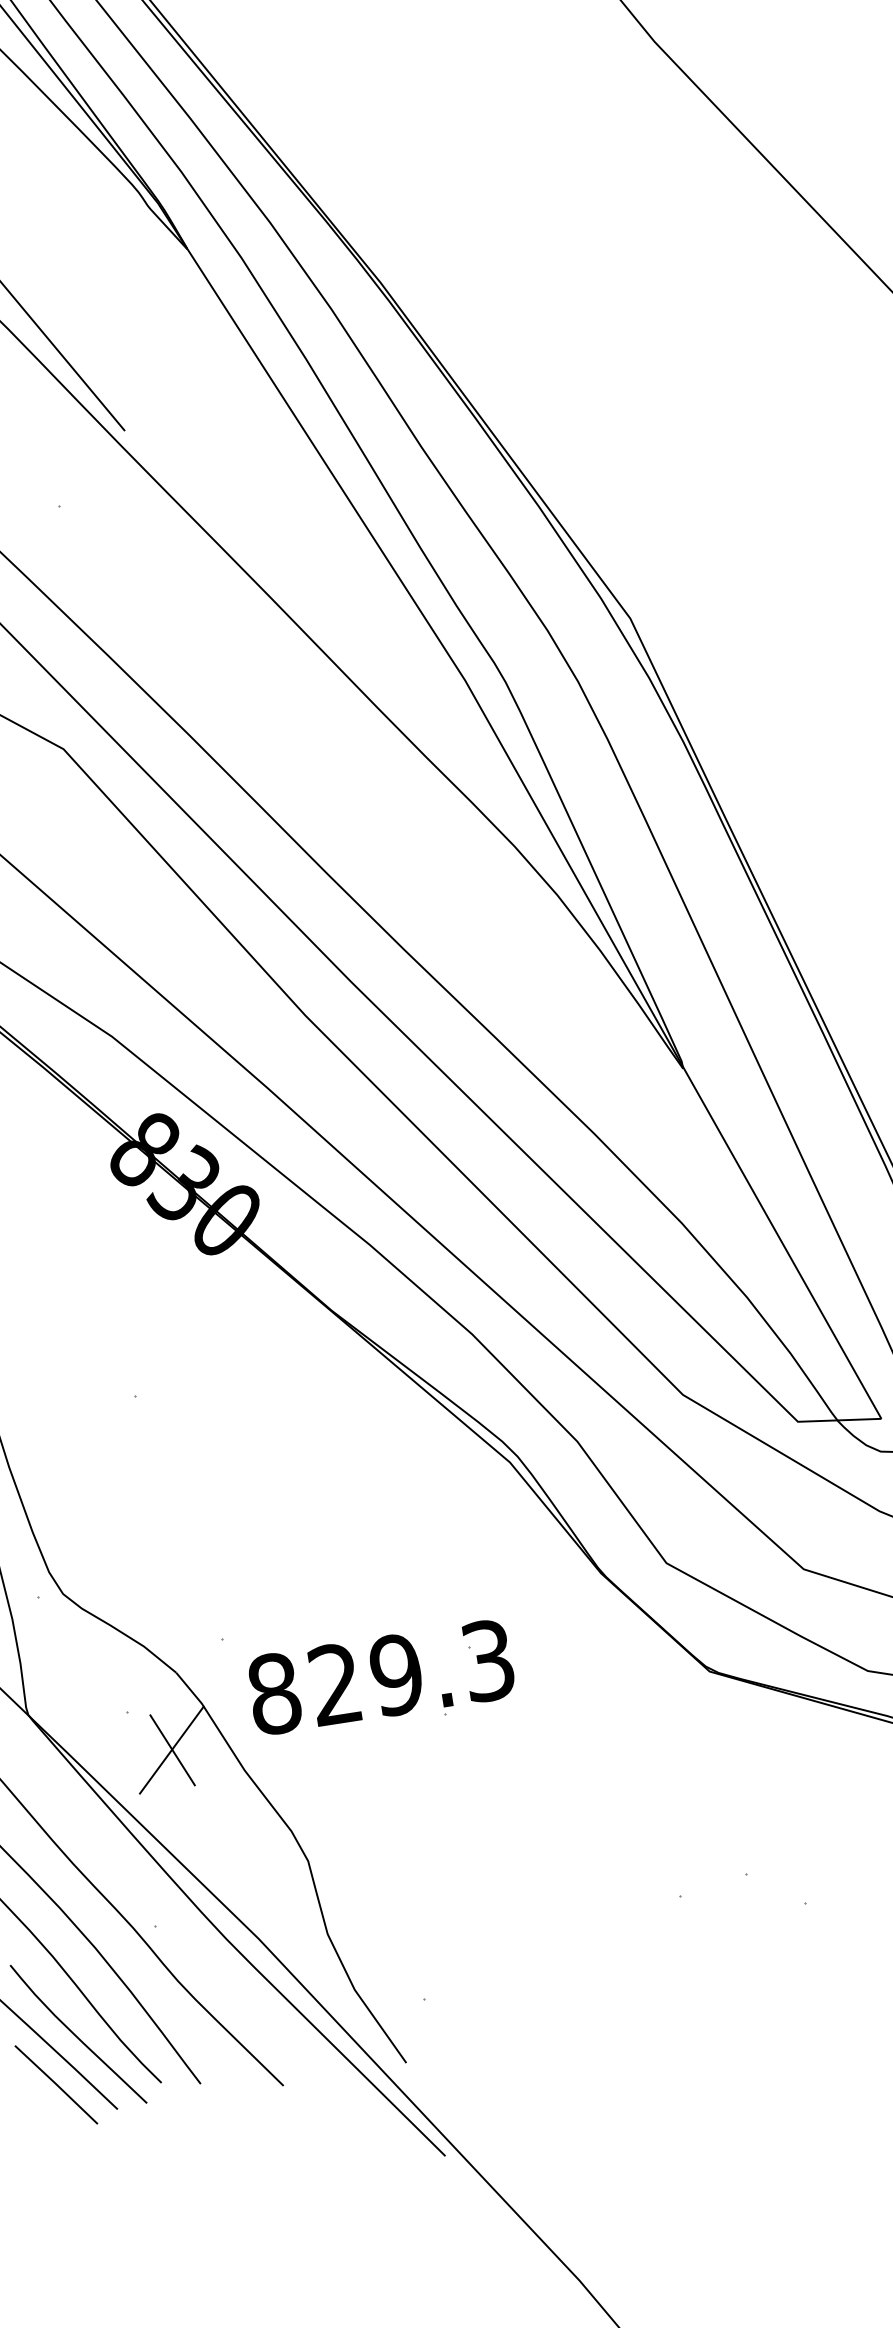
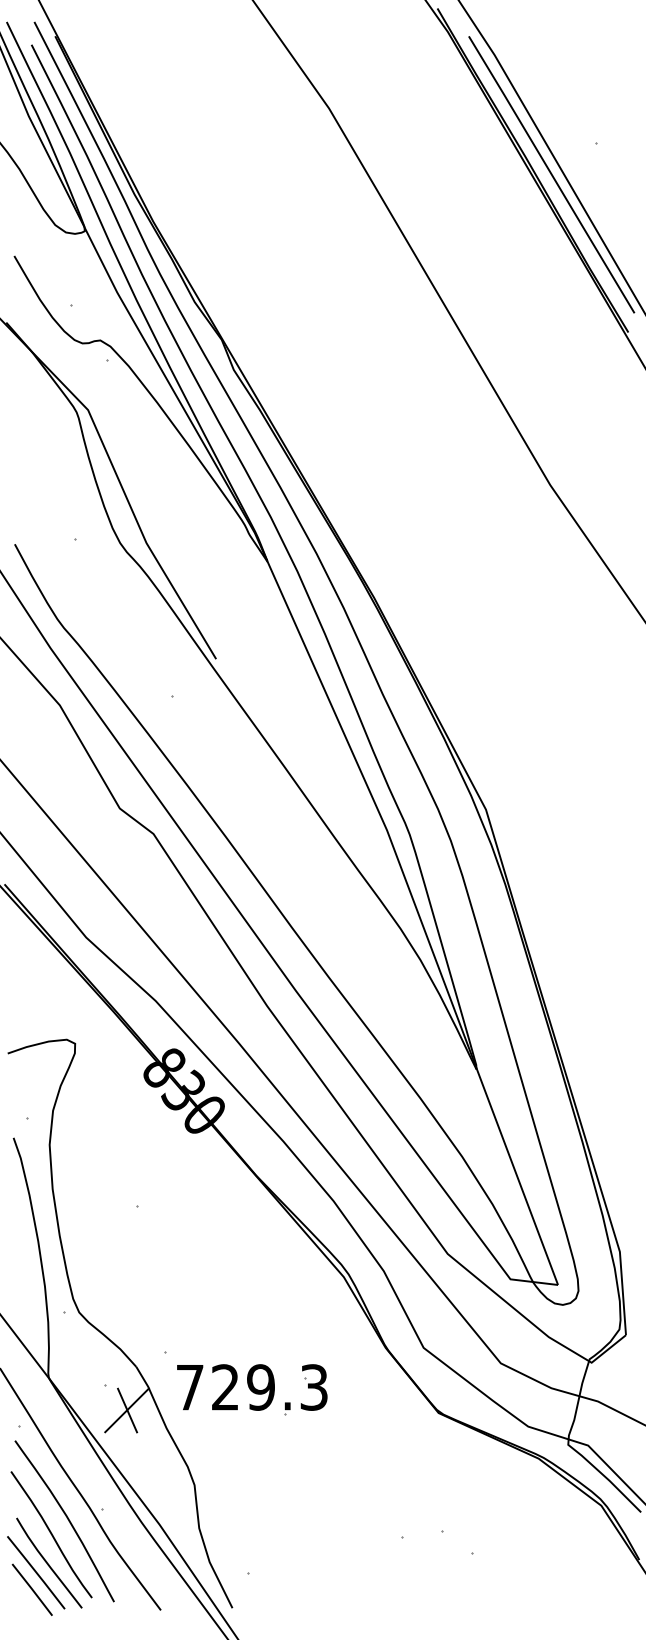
text: (275, 1693) -> (190, 1387), 829.3 -> 729.3

